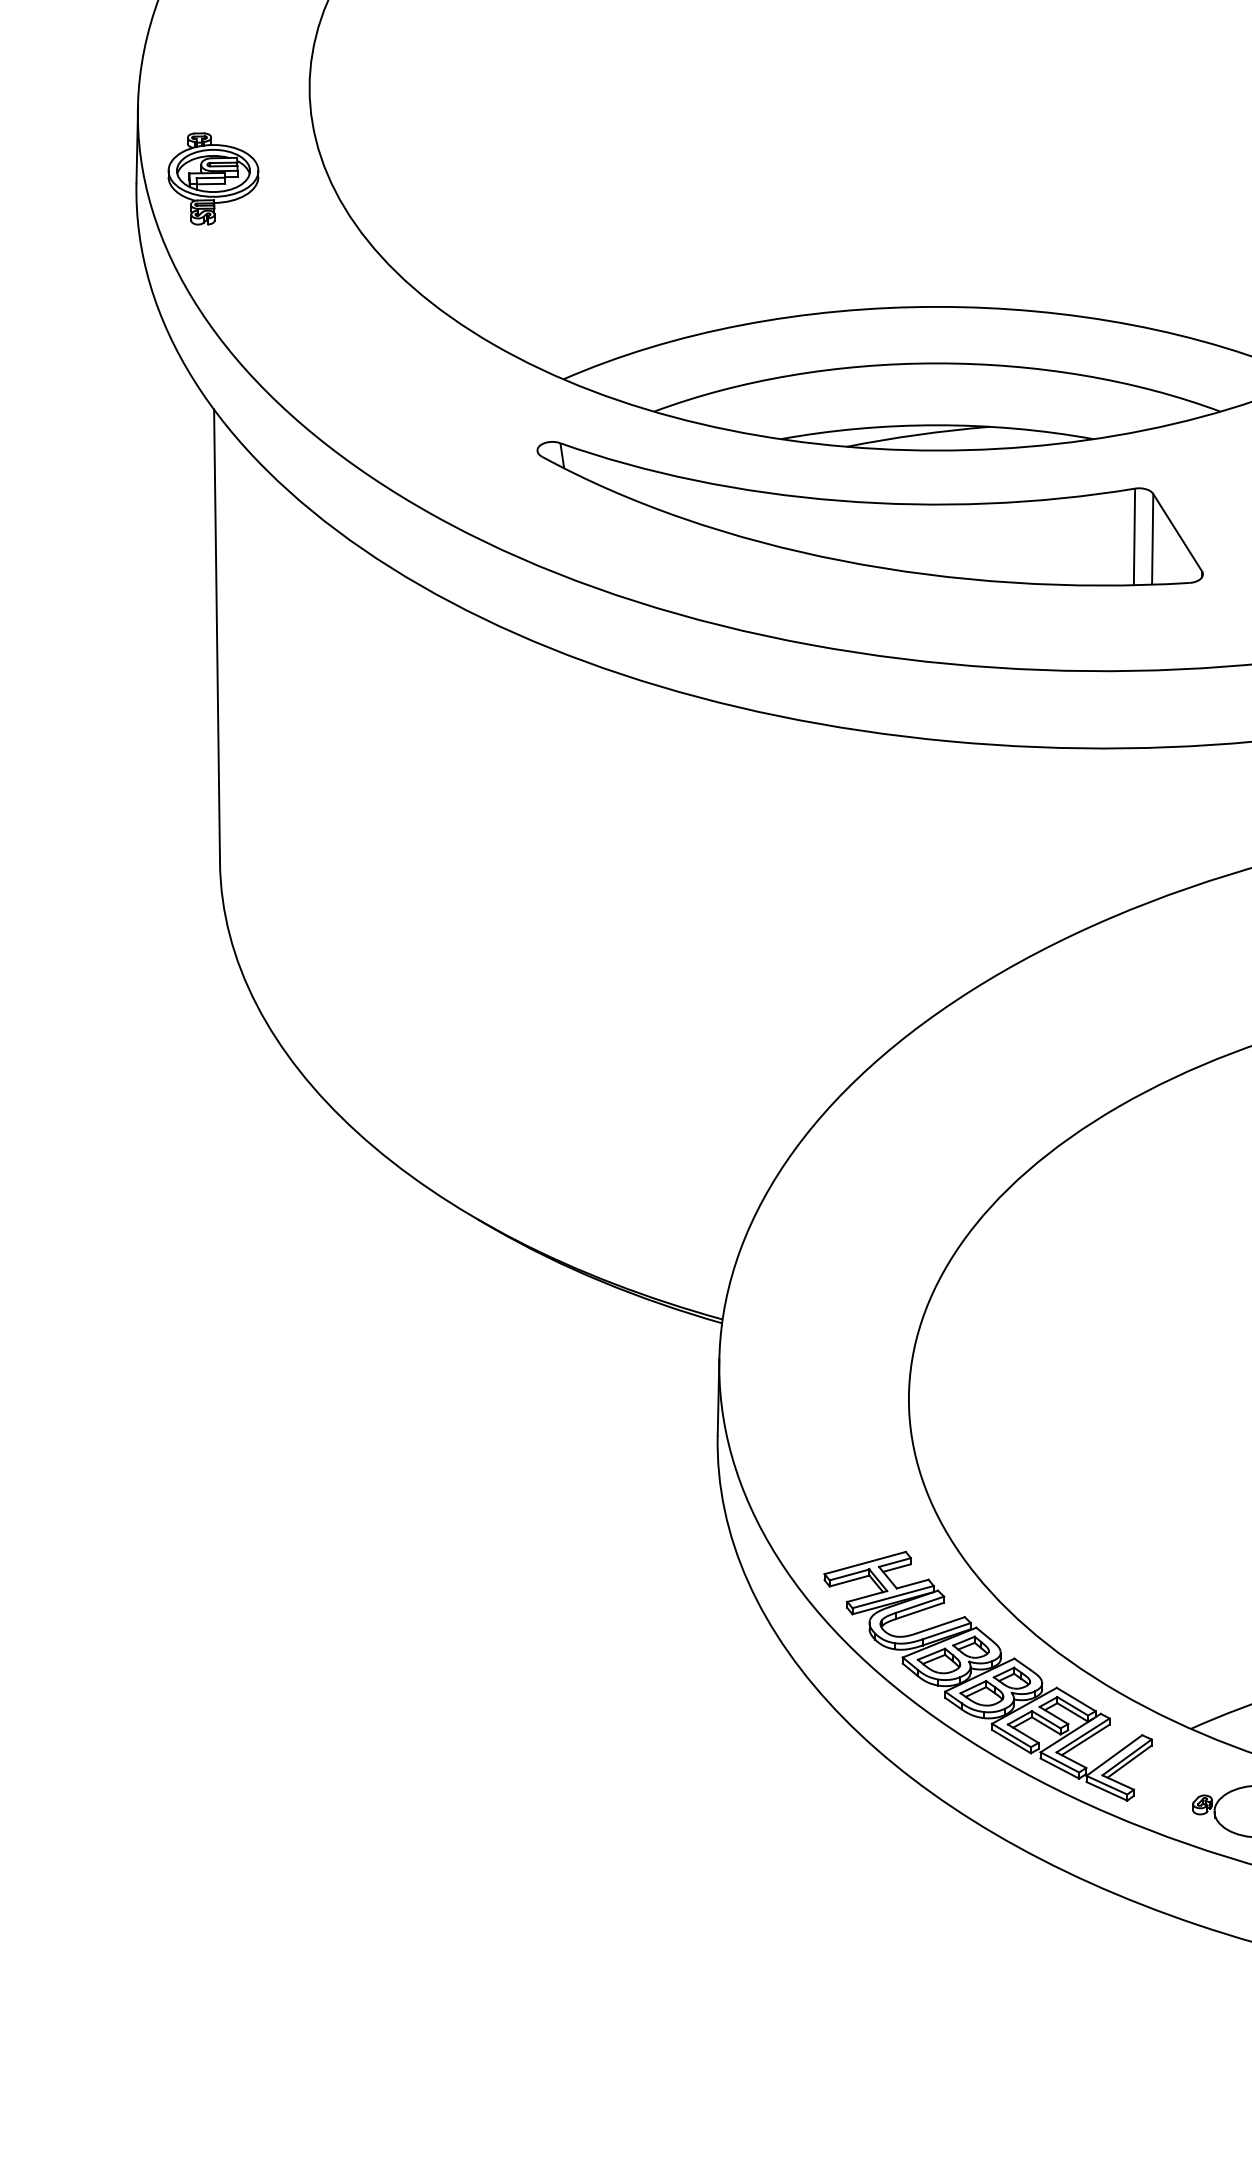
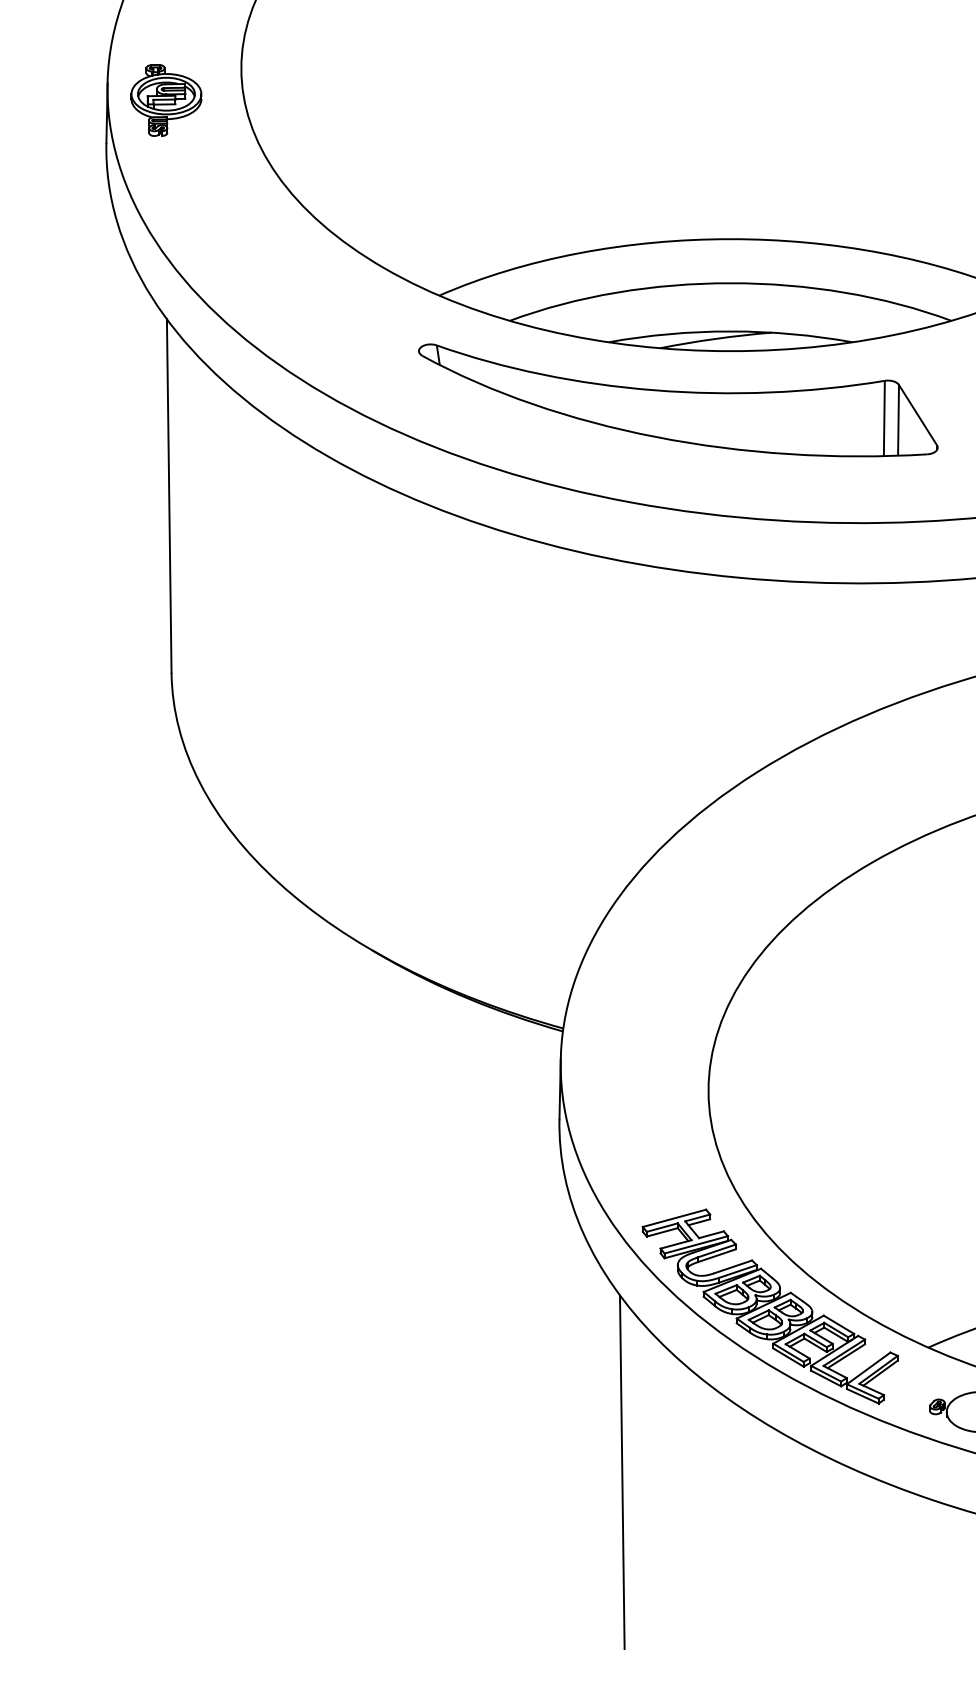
part: (213, 178) -> (166, 100), moved
line: (798, 1888) -> (622, 1472), added

